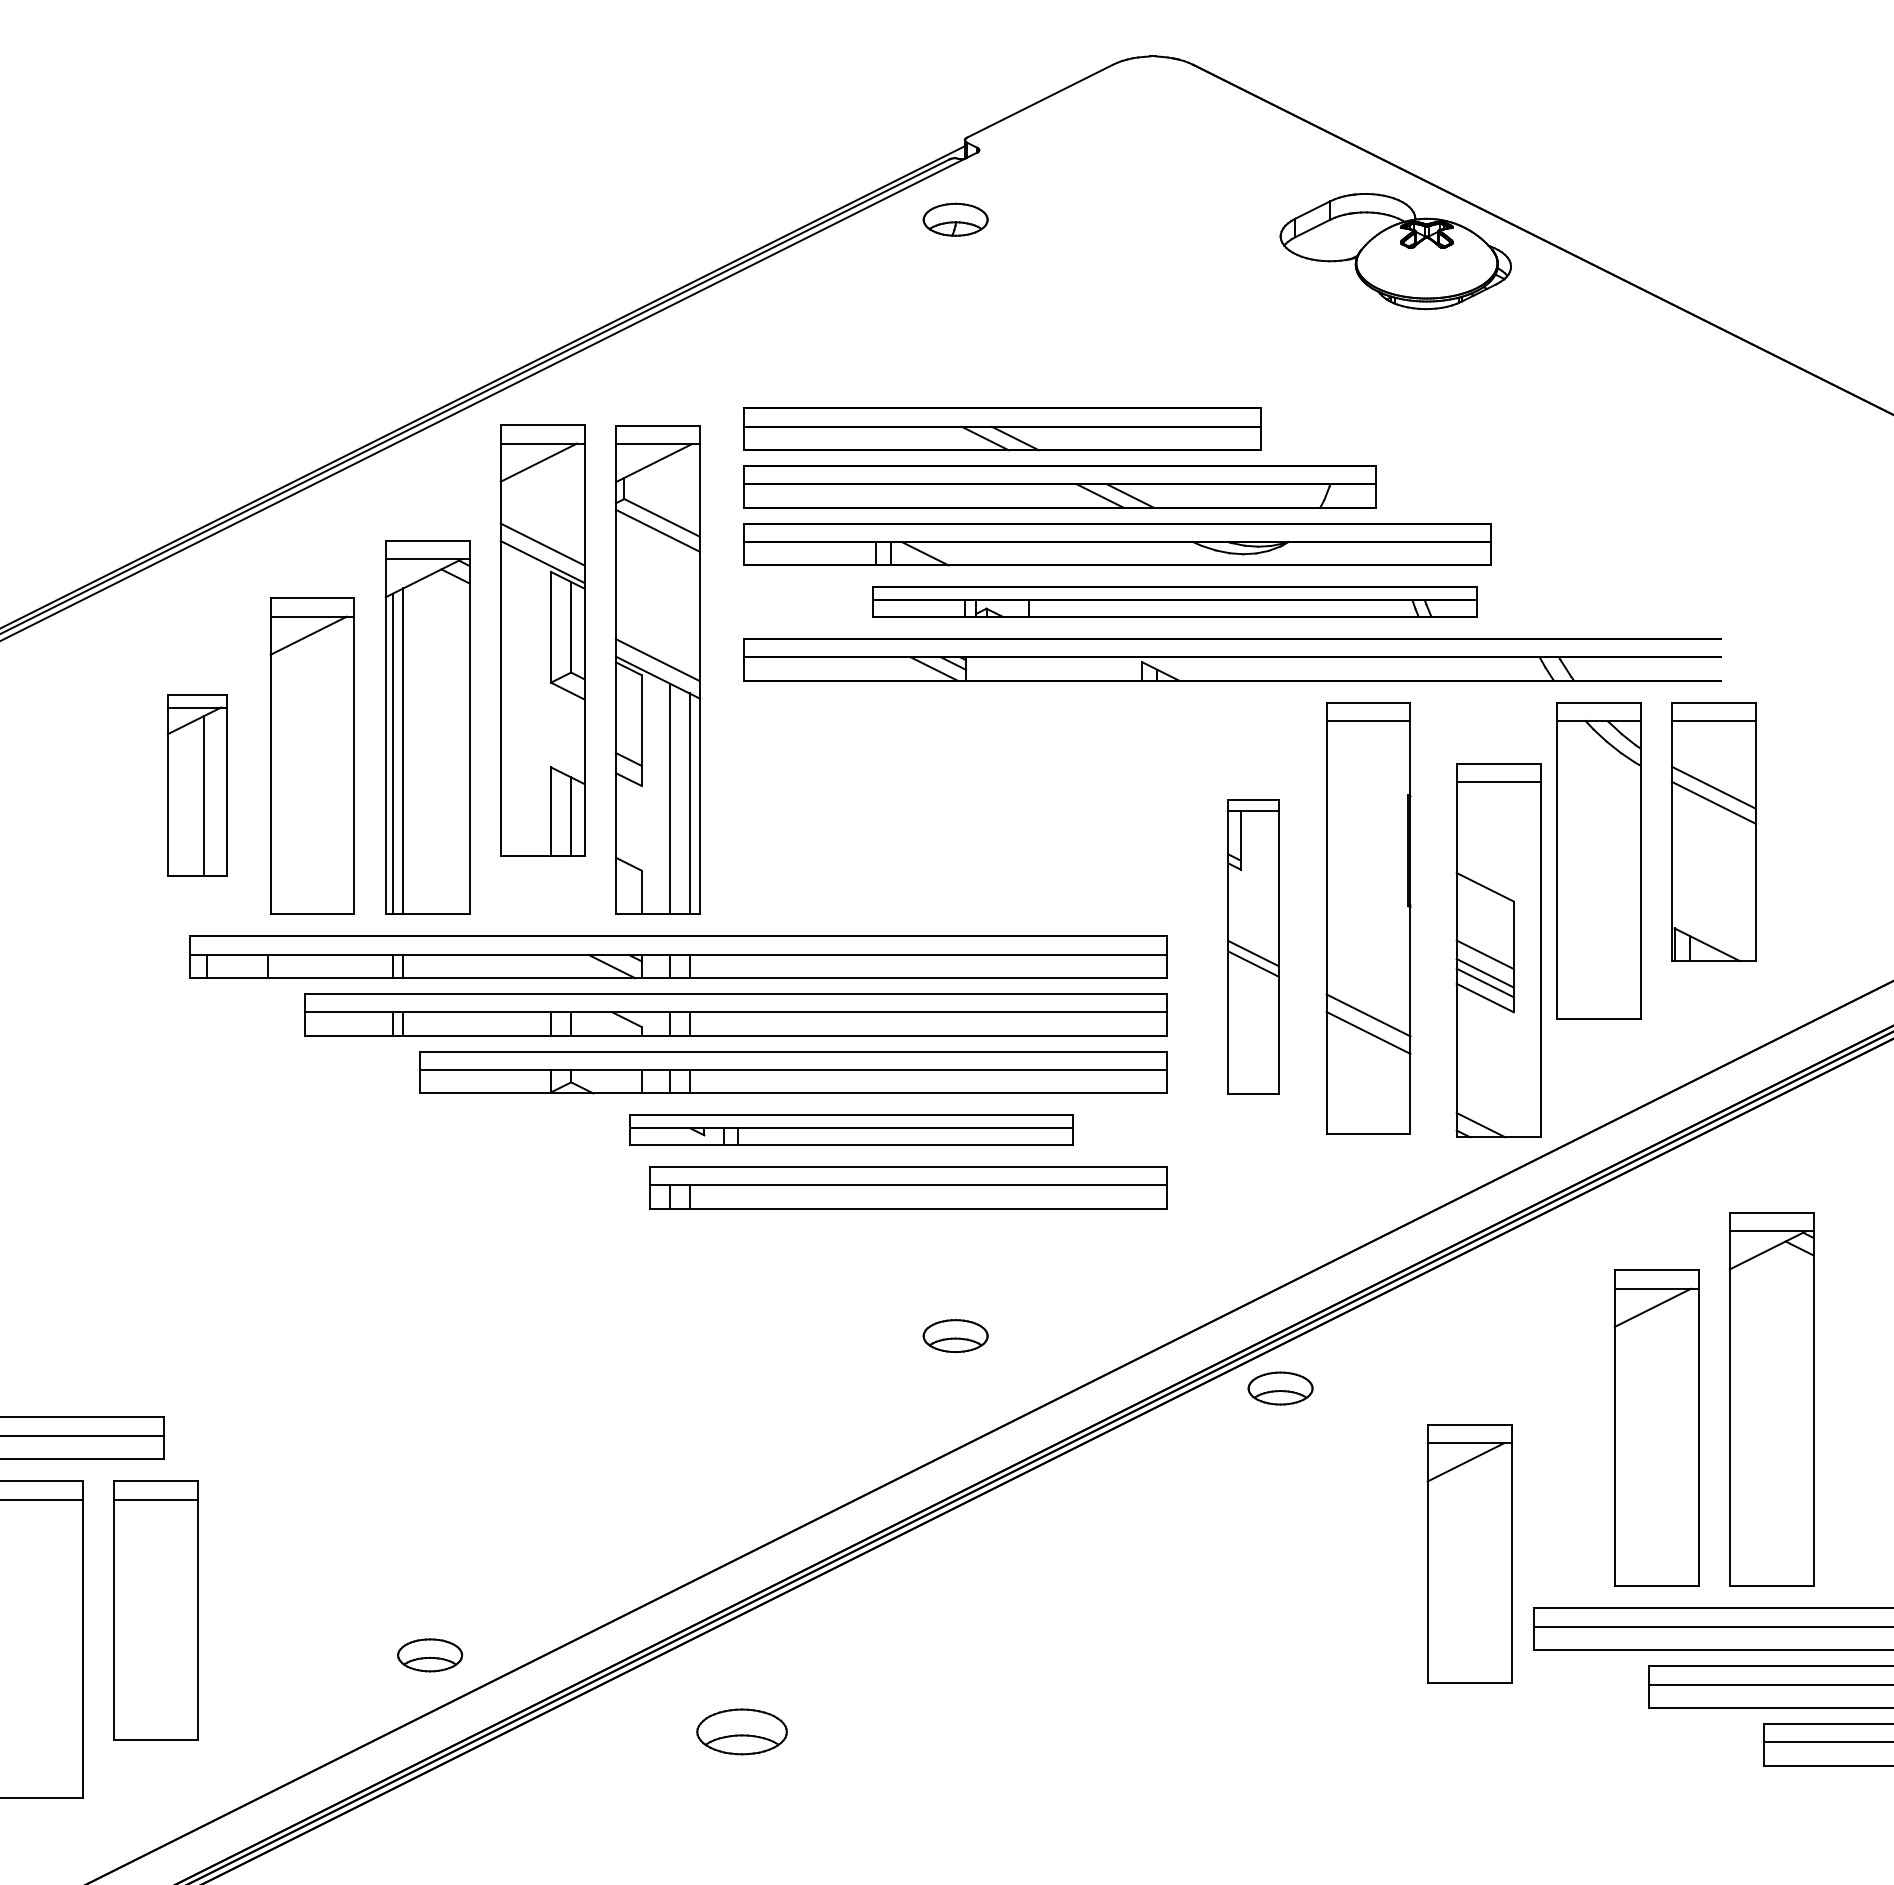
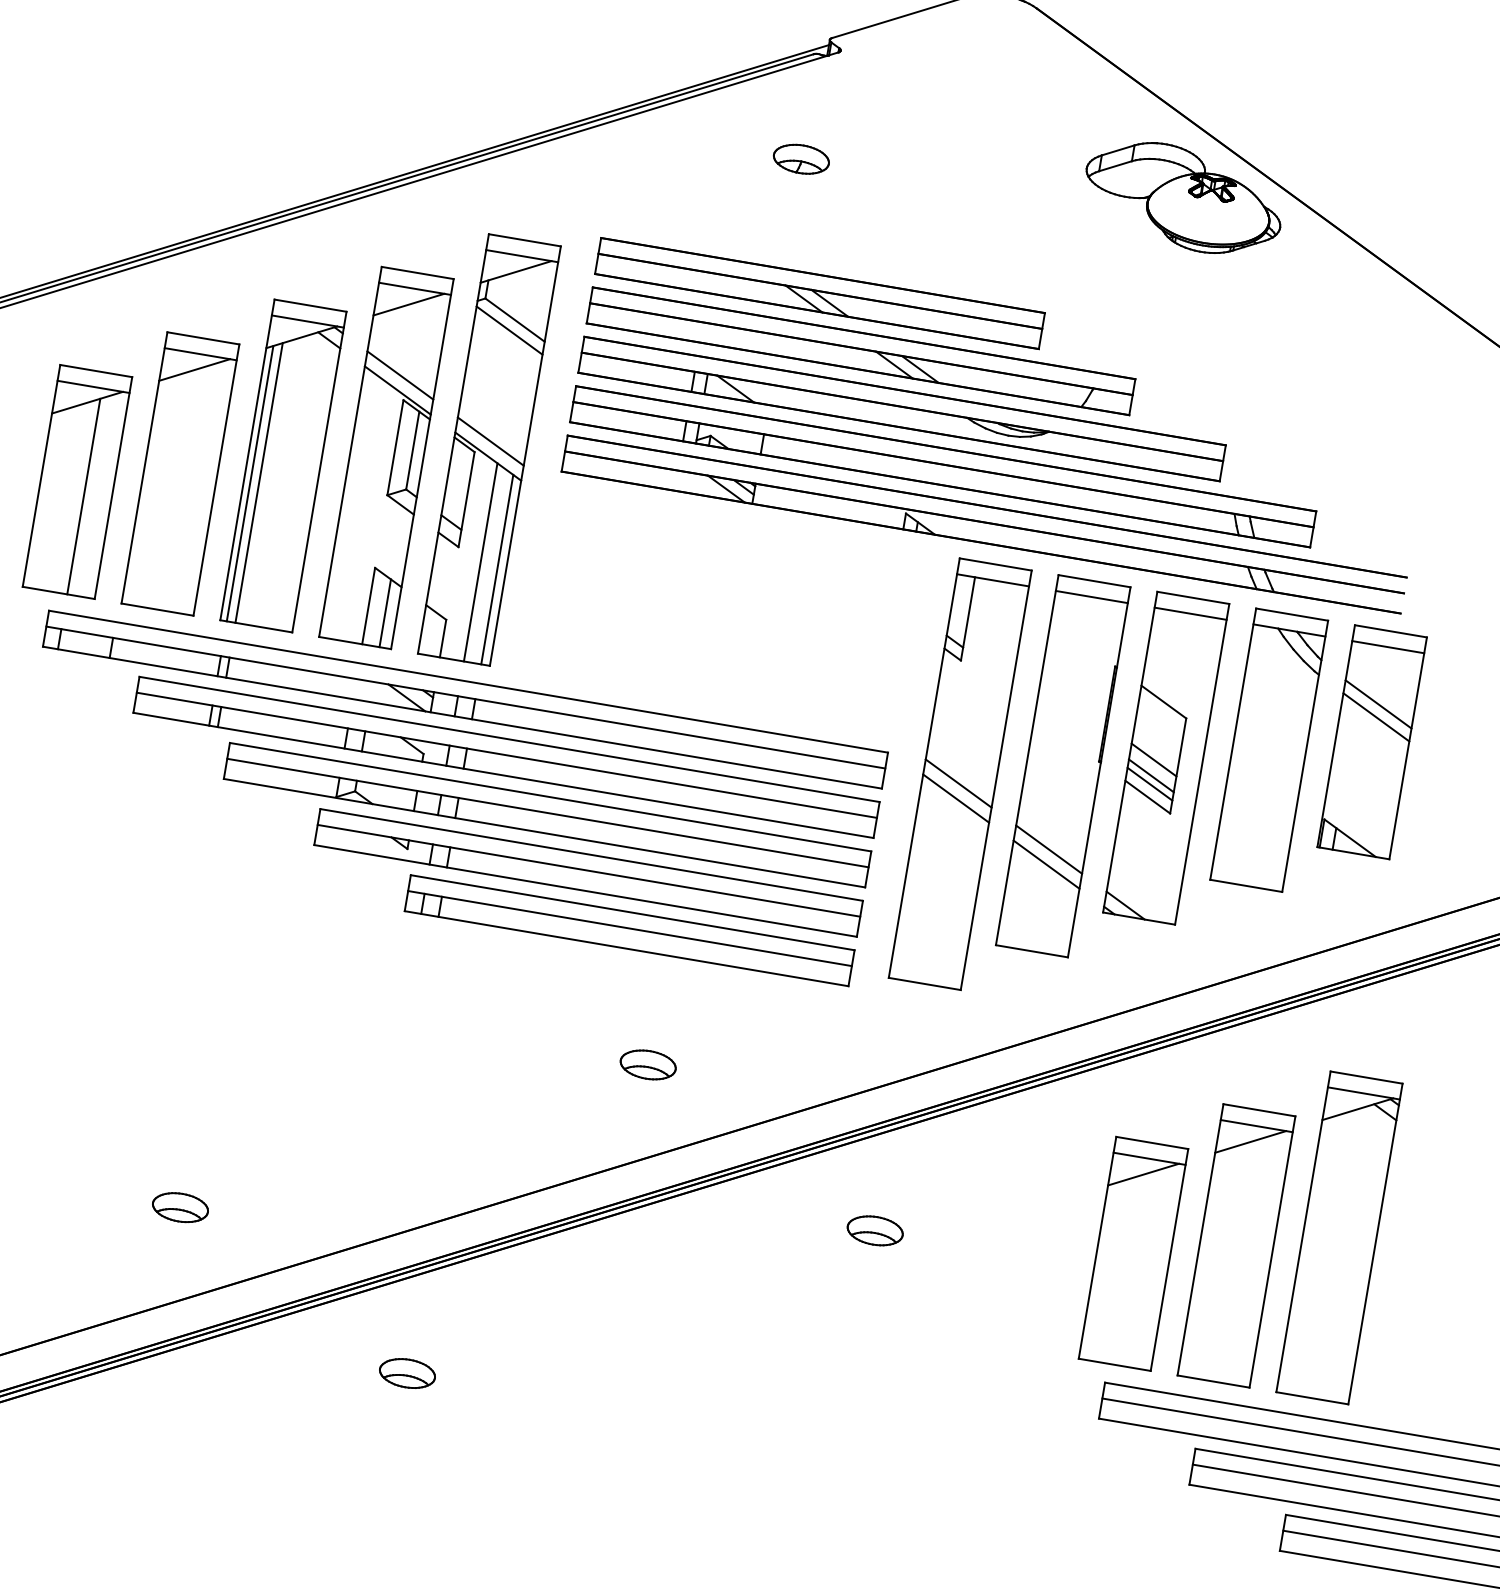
part: (955, 219) -> (801, 158), moved
part: (1174, 601) -> (942, 466), size x1.43
part: (542, 640) -> (386, 457), moved
part: (196, 784) -> (76, 481), size x1.43
part: (1253, 946) -> (960, 773), size x1.67
part: (1498, 950) -> (1166, 758), moved
part: (850, 1129) -> (587, 872), size x1.43
part: (1280, 1388) -> (875, 1230), moved
part: (1469, 1553) -> (1133, 1253), moved
part: (429, 1655) -> (179, 1207), moved
part: (741, 1731) -> (407, 1373), size x0.71

